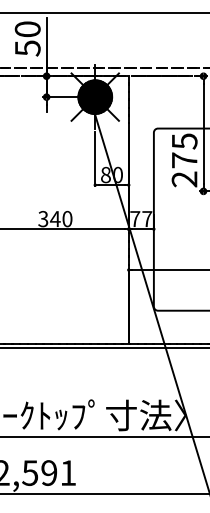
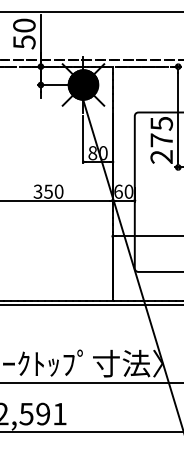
text: (141, 218) -> (123, 191), 77 -> 60
text: (55, 219) -> (48, 192), 340 -> 350

